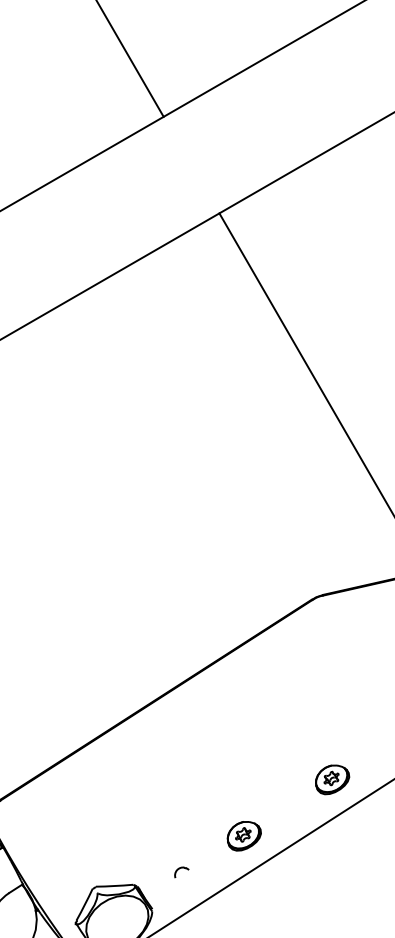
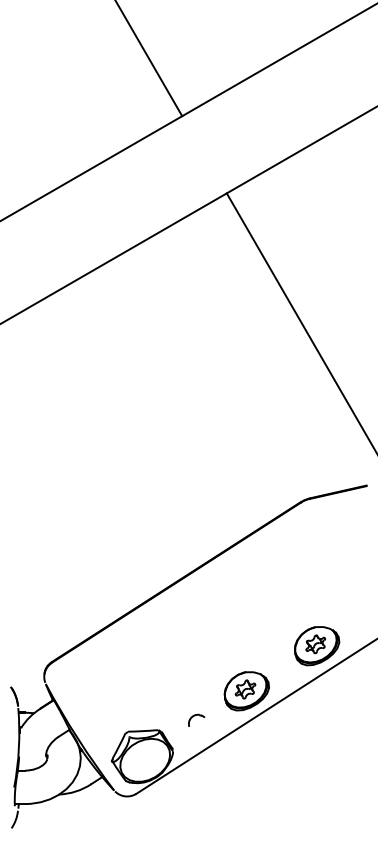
part: (332, 780) -> (317, 646), size x1.67
part: (244, 836) -> (246, 691), size x1.67
part: (181, 871) -> (196, 719), size x1.43

